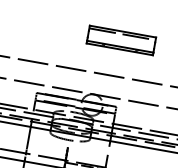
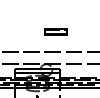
part: (122, 39) -> (56, 31), size x0.6

